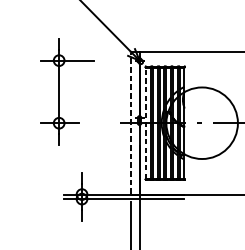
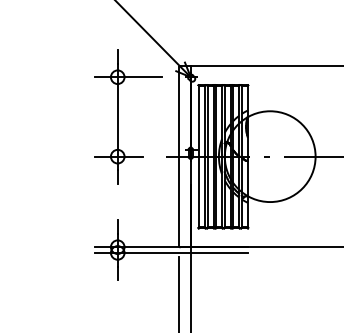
part: (59, 91) -> (118, 116), moved
line: (130, 123) -> (179, 156), dashed -> solid
line: (146, 123) -> (199, 156), dashed -> solid

